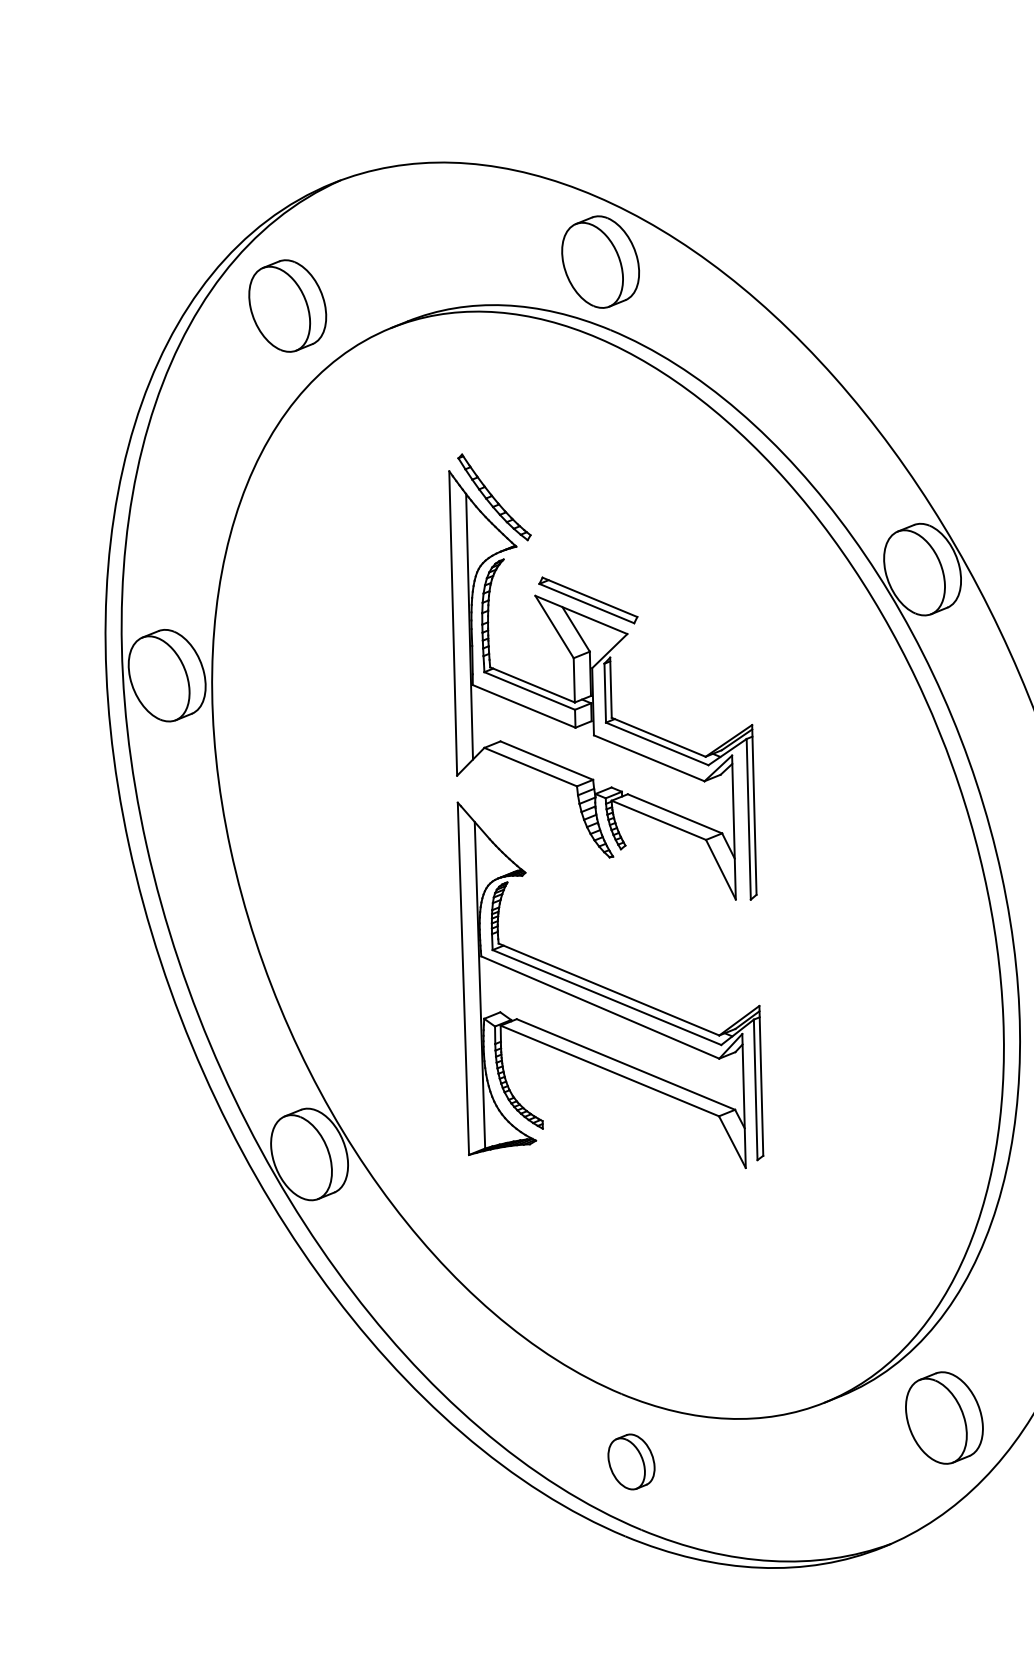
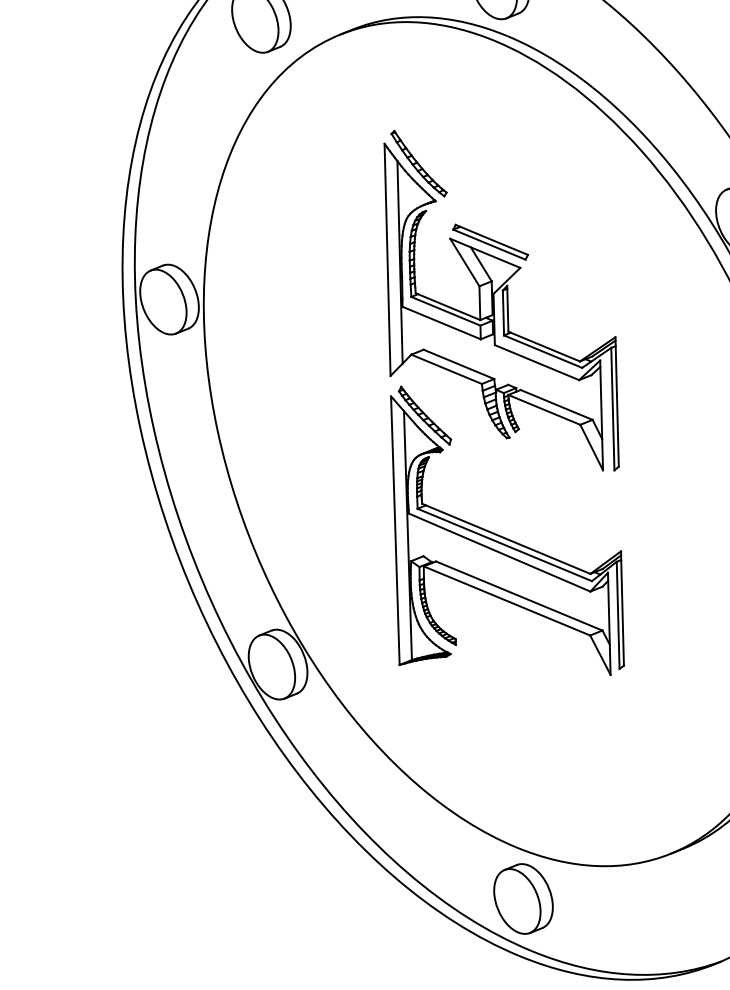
part: (502, 827) -> (425, 415), added
part: (631, 1461) -> (523, 898), size x1.67

